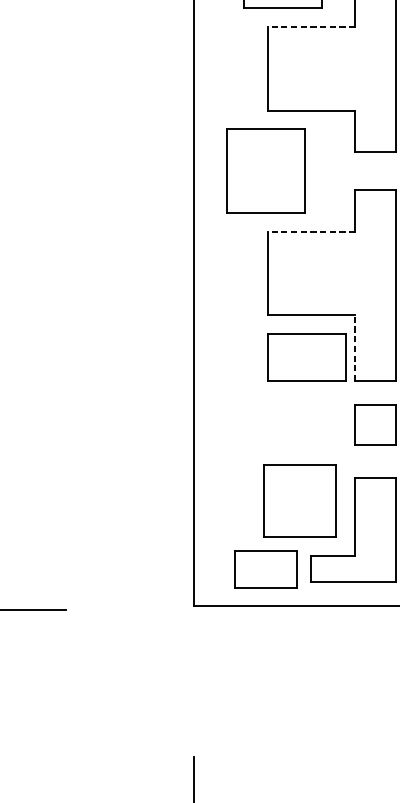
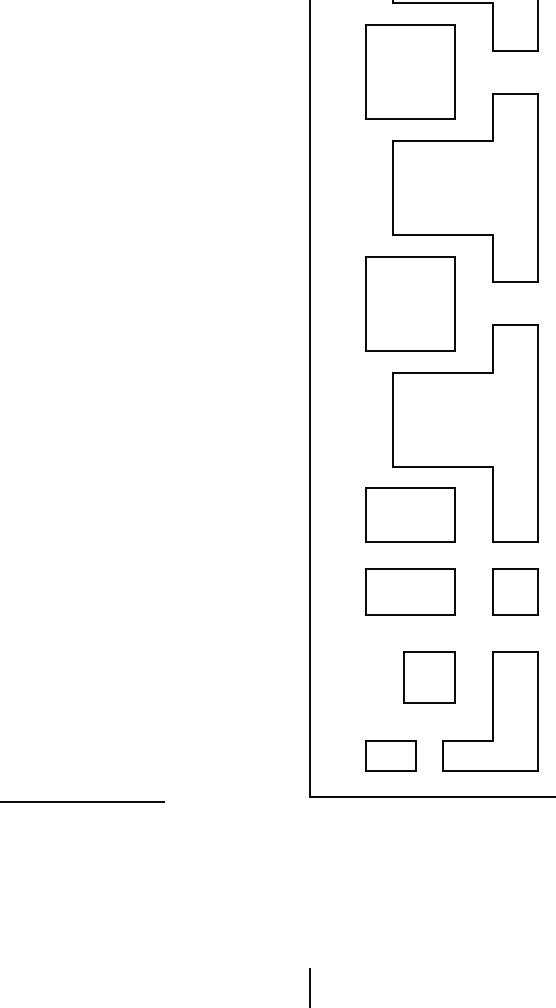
line: (311, 27) -> (442, 140), dashed -> solid
part: (266, 170) -> (410, 303), moved
line: (311, 231) -> (442, 372), dashed -> solid
line: (355, 347) -> (492, 504), dashed -> solid
part: (306, 356) -> (410, 514), moved
part: (283, 424) -> (410, 591), added
part: (299, 500) -> (429, 677), size x0.62
part: (265, 569) -> (390, 755), size x0.71

